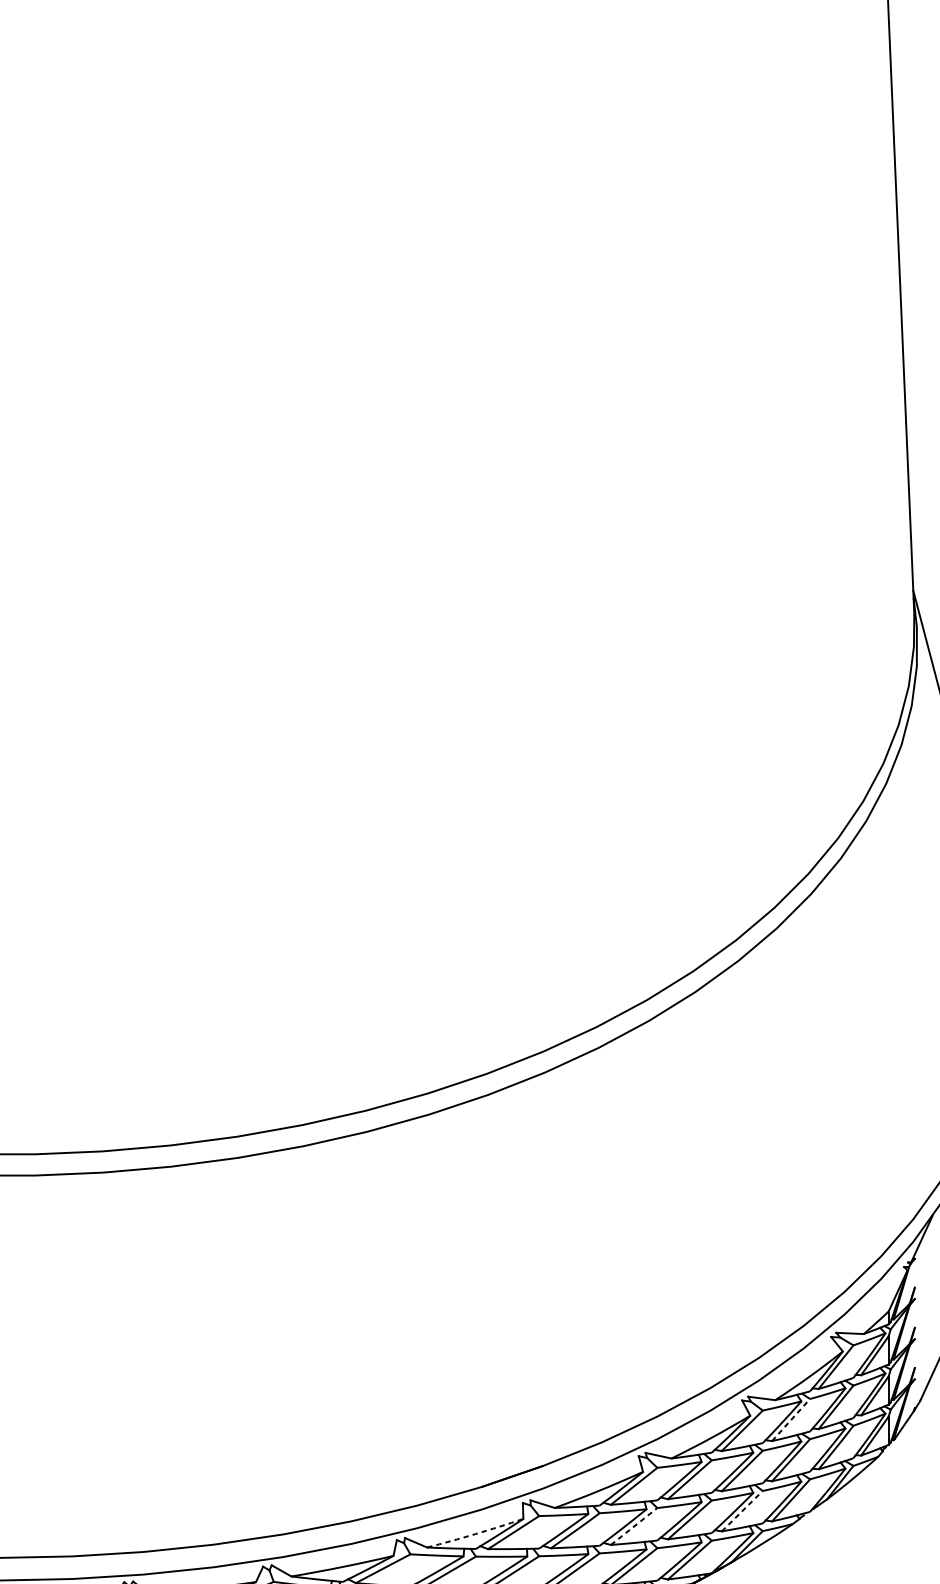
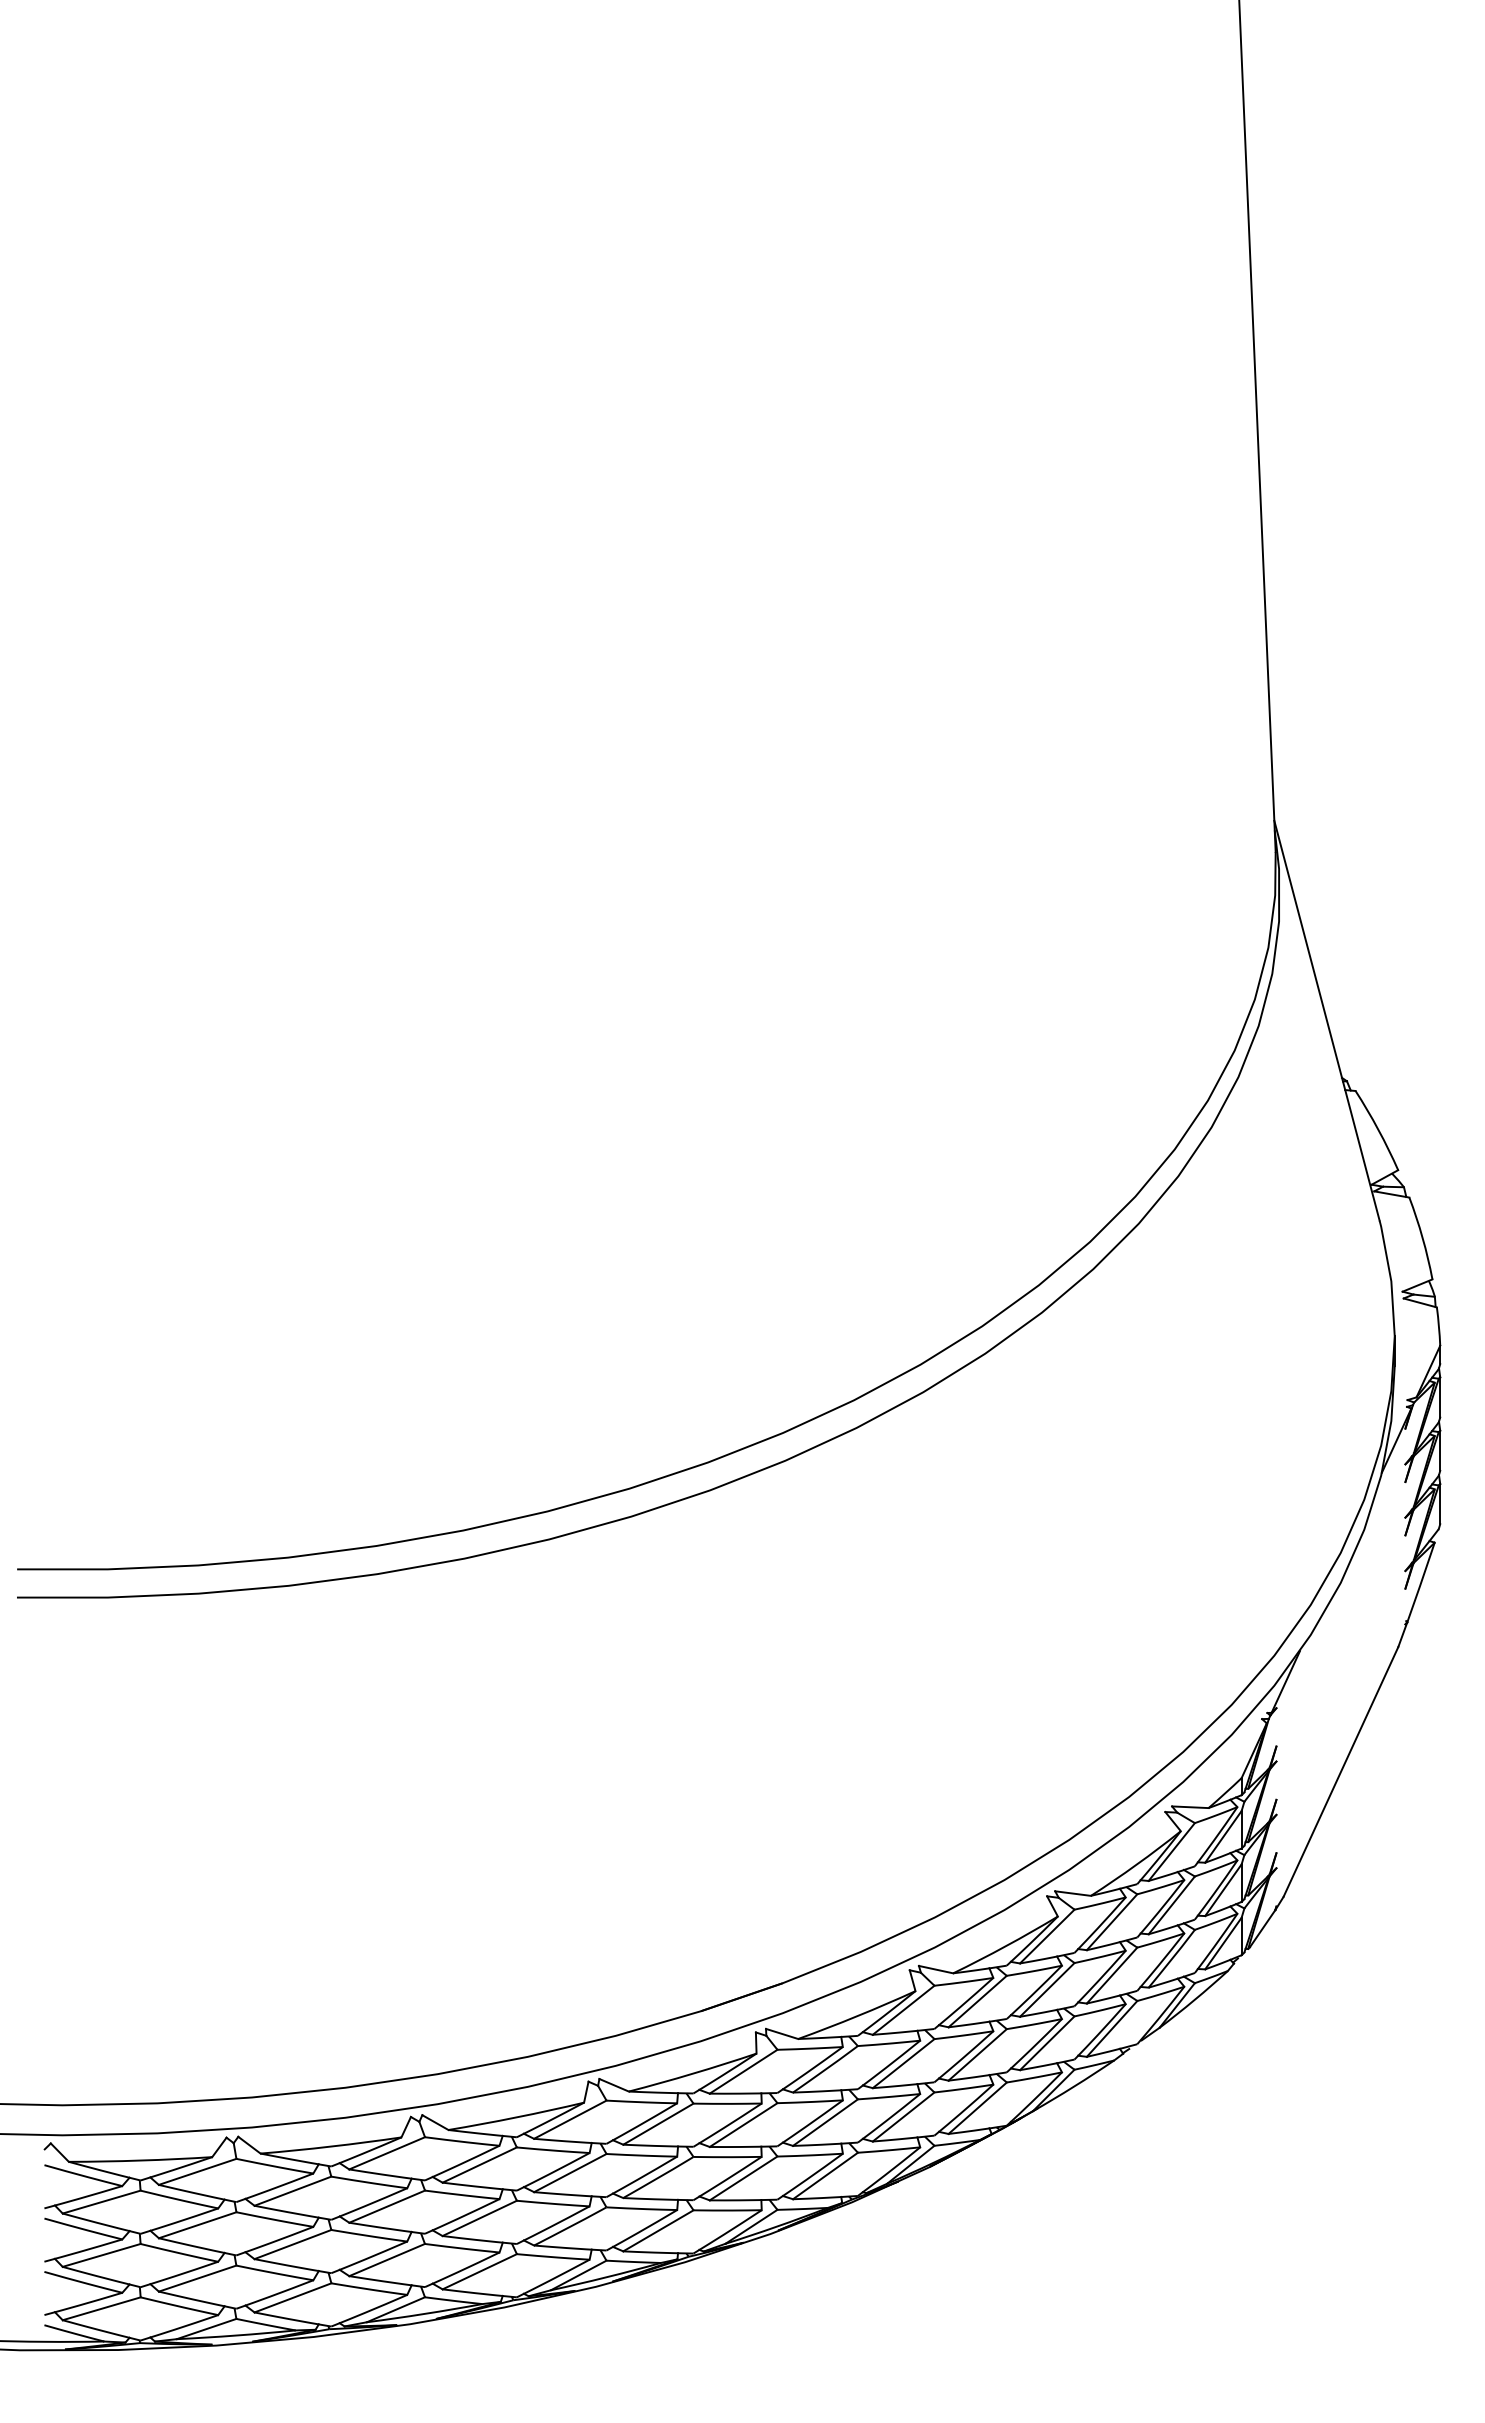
line: (791, 1420) -> (1112, 1922), dashed -> solid
line: (742, 1510) -> (1047, 2042), dashed -> solid
line: (634, 1526) -> (904, 2063), dashed -> solid
arc: (475, 1533) -> (693, 2073), dashed -> solid

